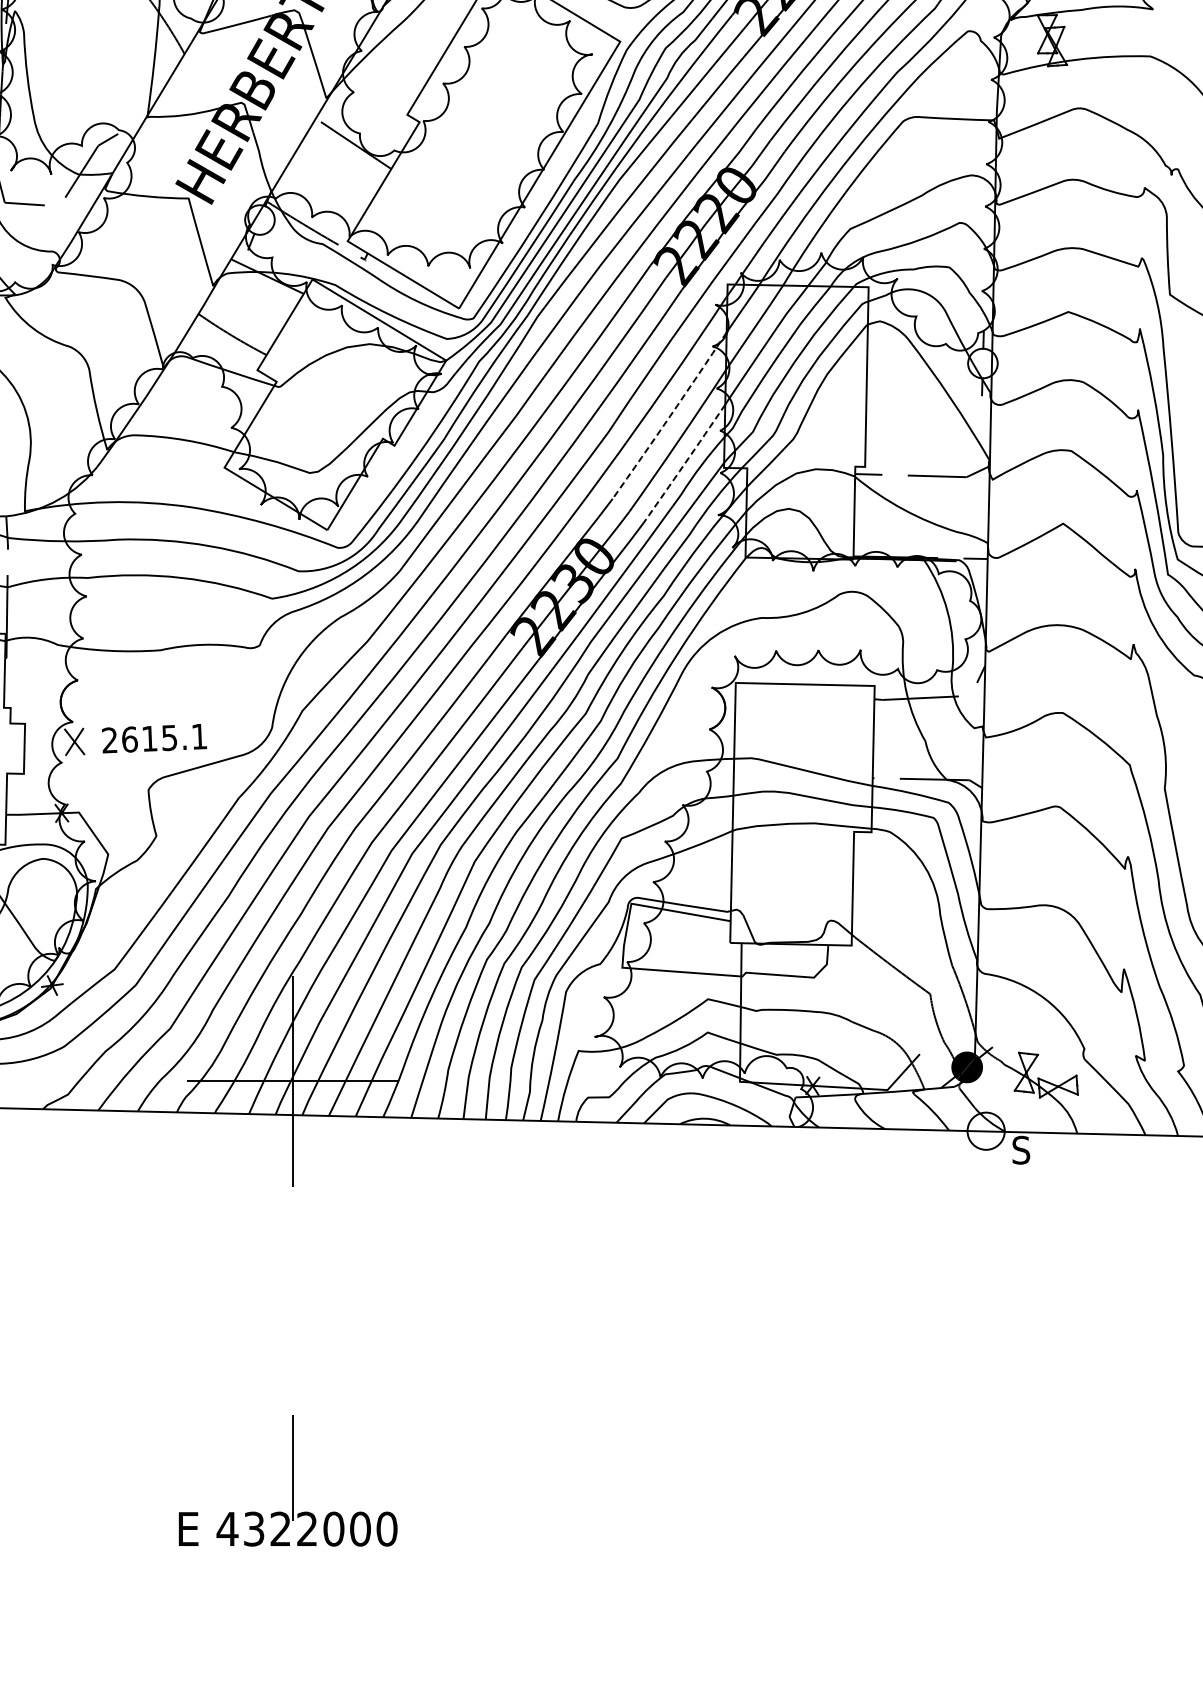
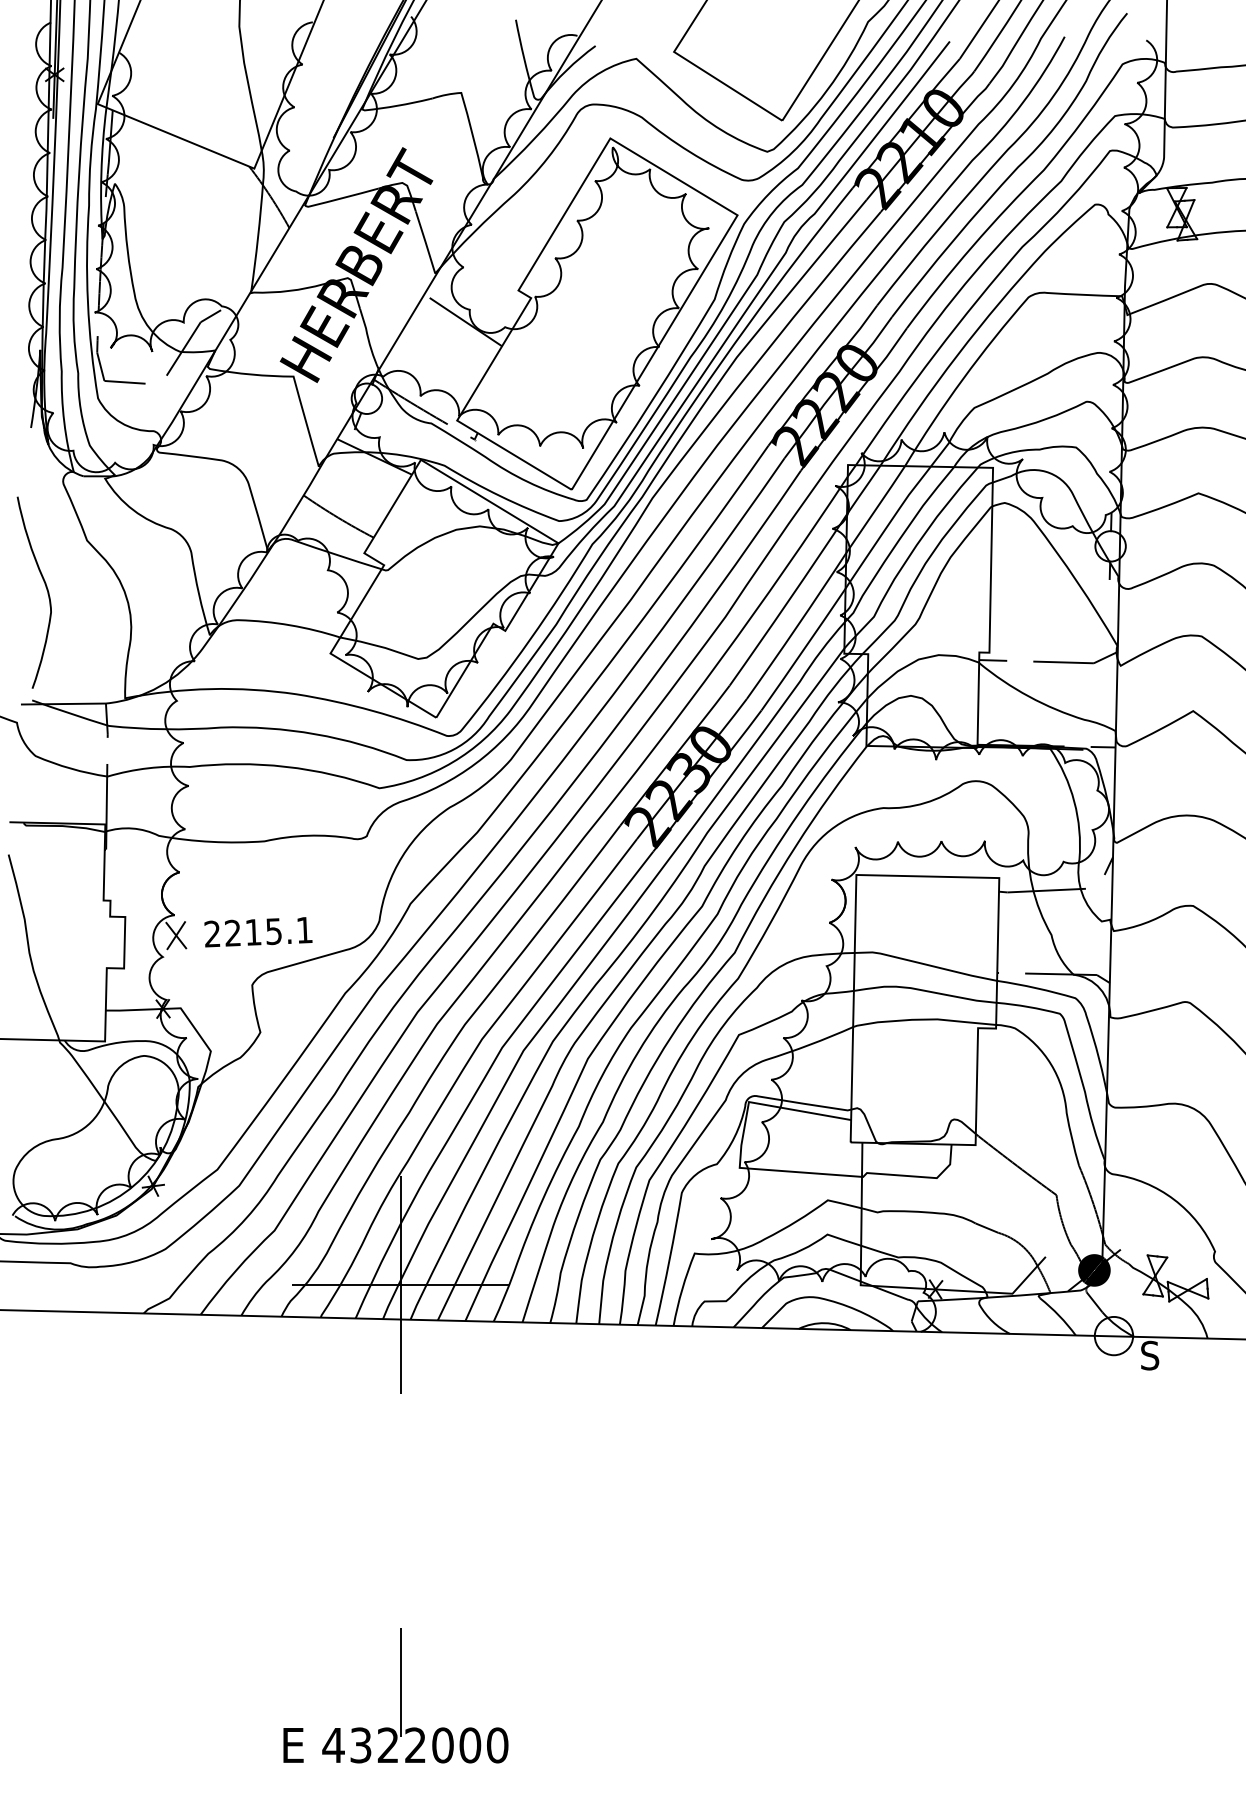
line: (670, 416) -> (789, 600), dashed -> solid
line: (684, 463) -> (803, 649), dashed -> solid
text: (130, 738) -> (233, 932), 2615.1 -> 2215.1

